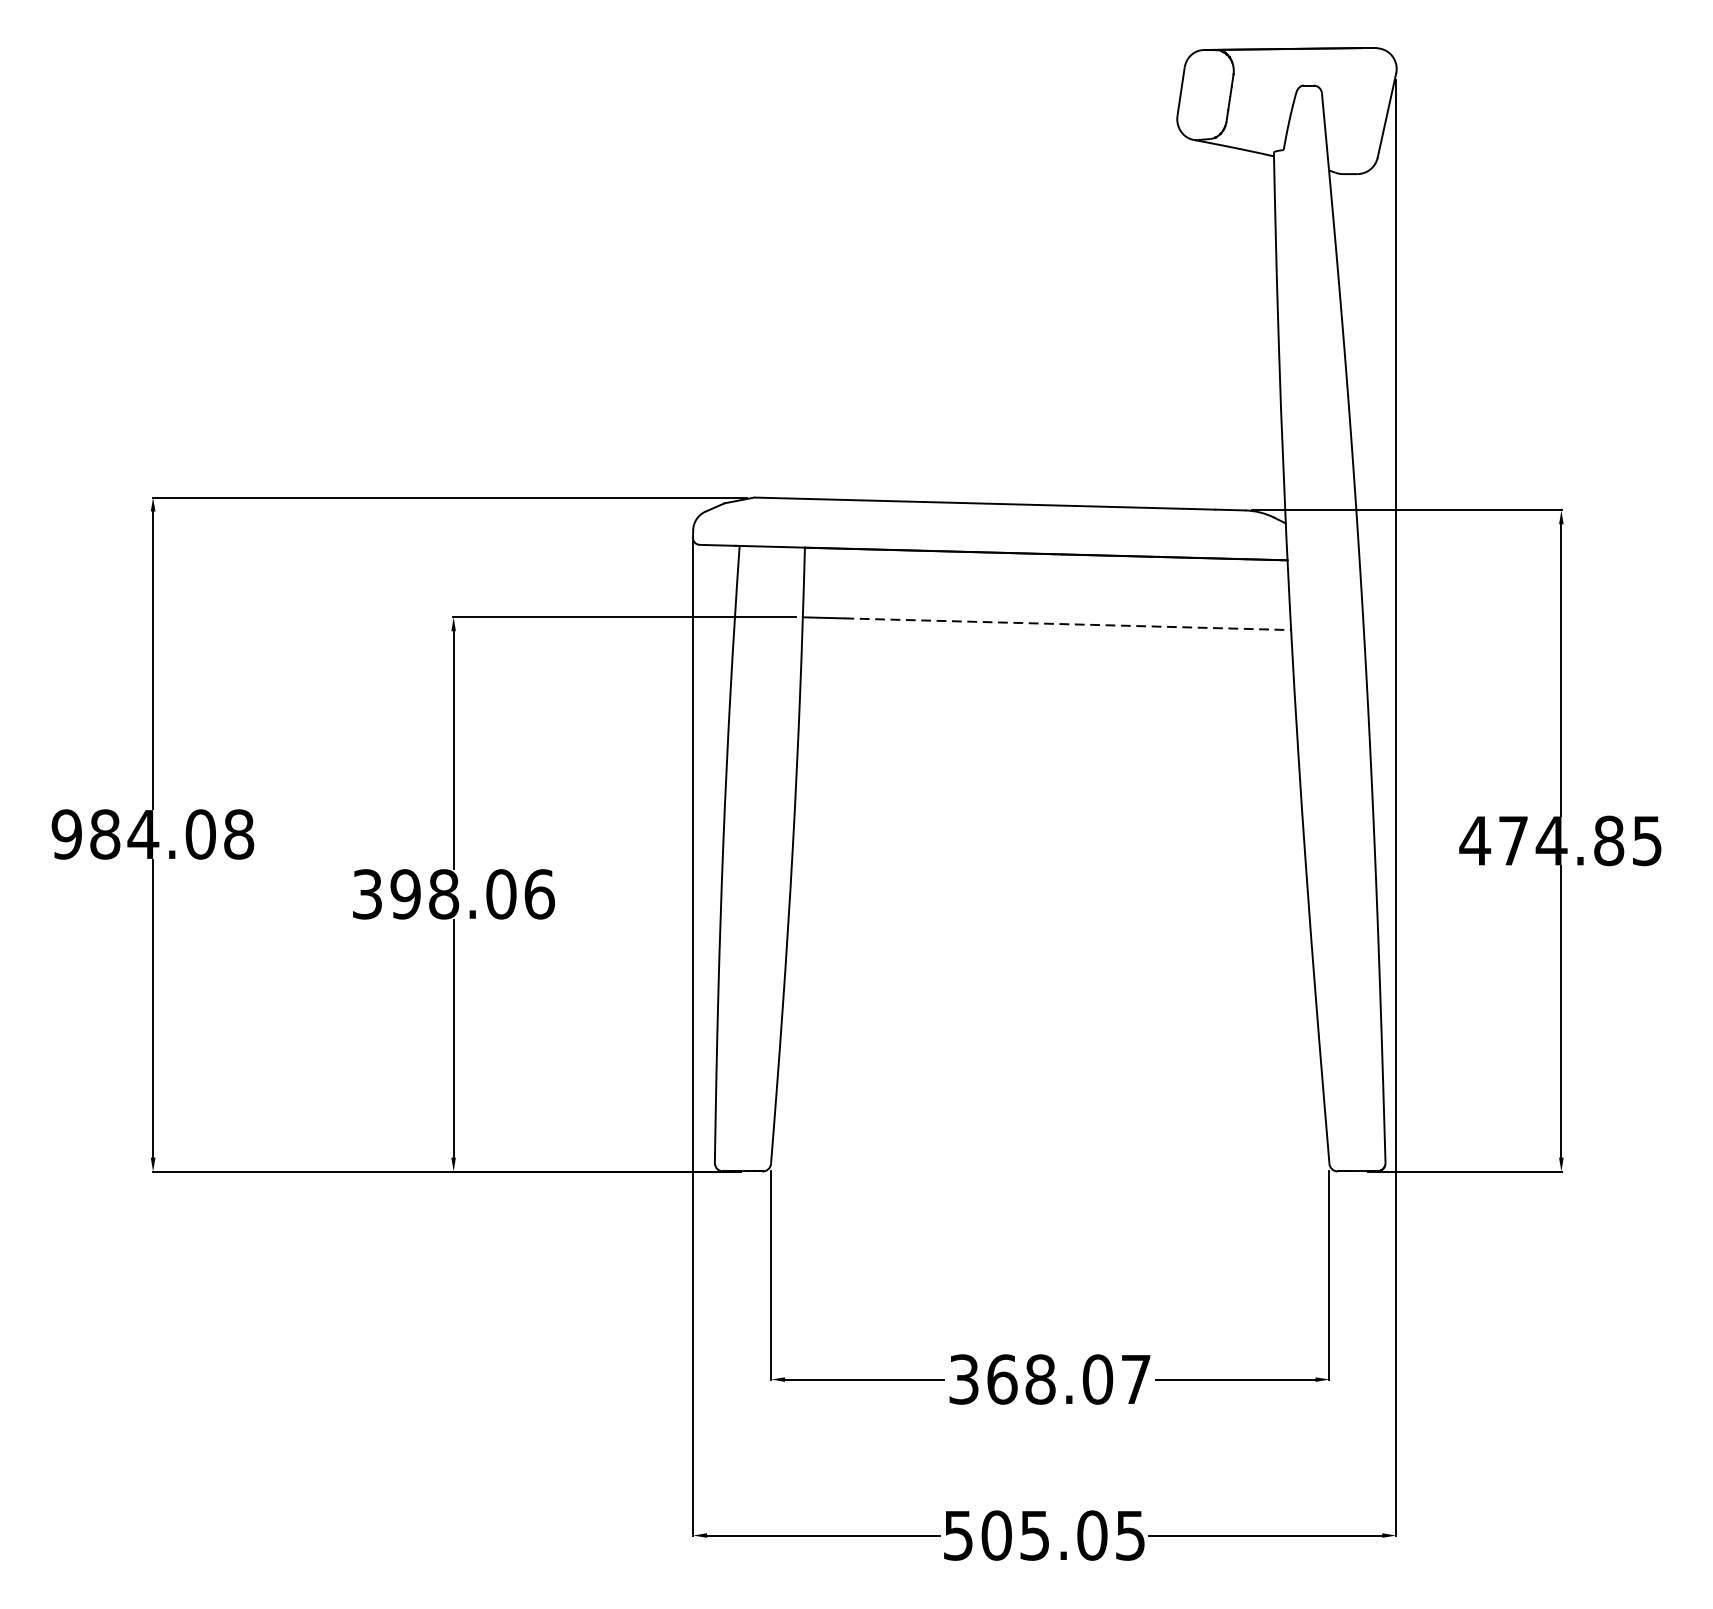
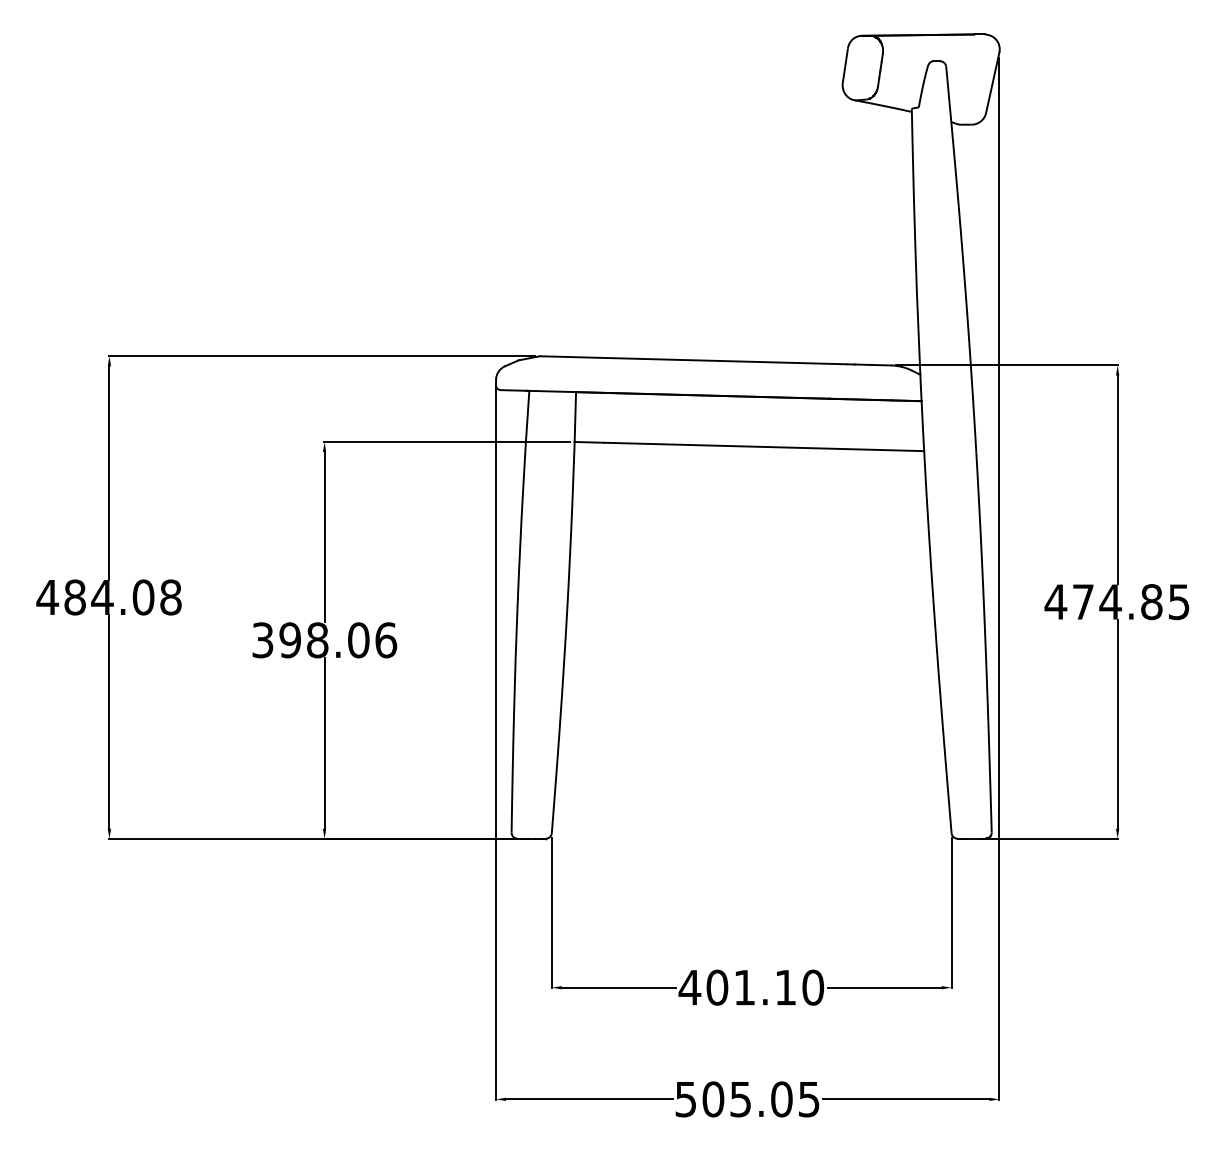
line: (1068, 623) -> (764, 446), dashed -> solid
text: (66, 834) -> (47, 597), 984.08 -> 484.08
text: (1049, 1379) -> (751, 987), 368.07 -> 401.10

